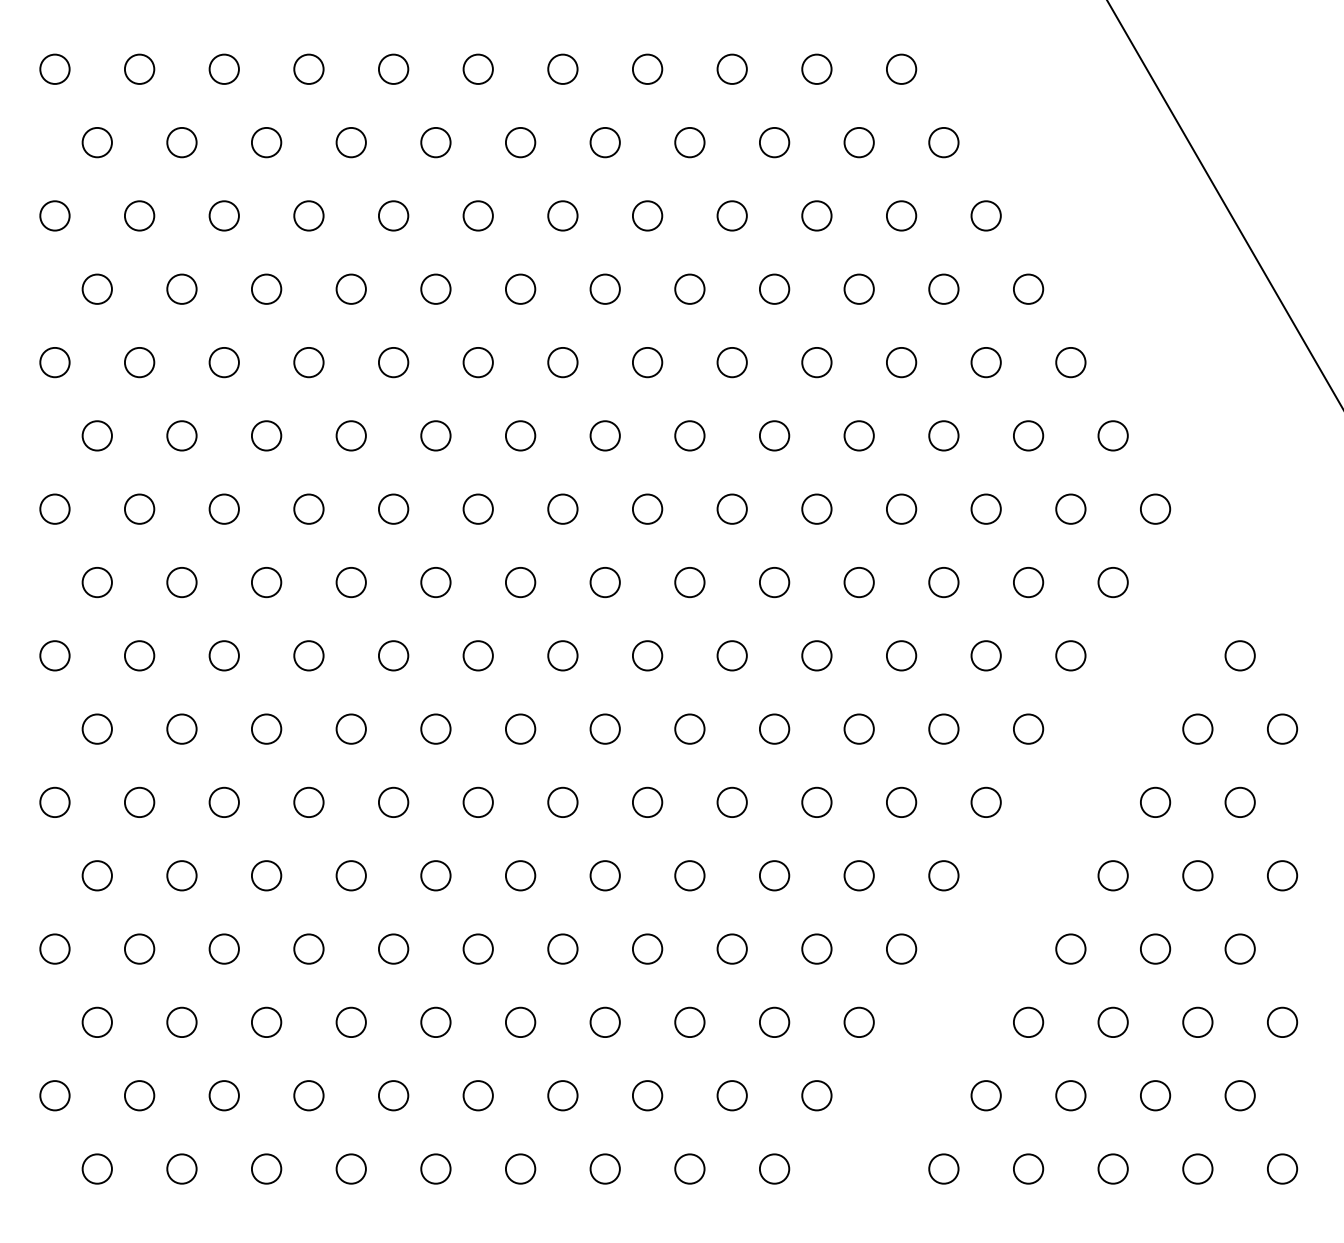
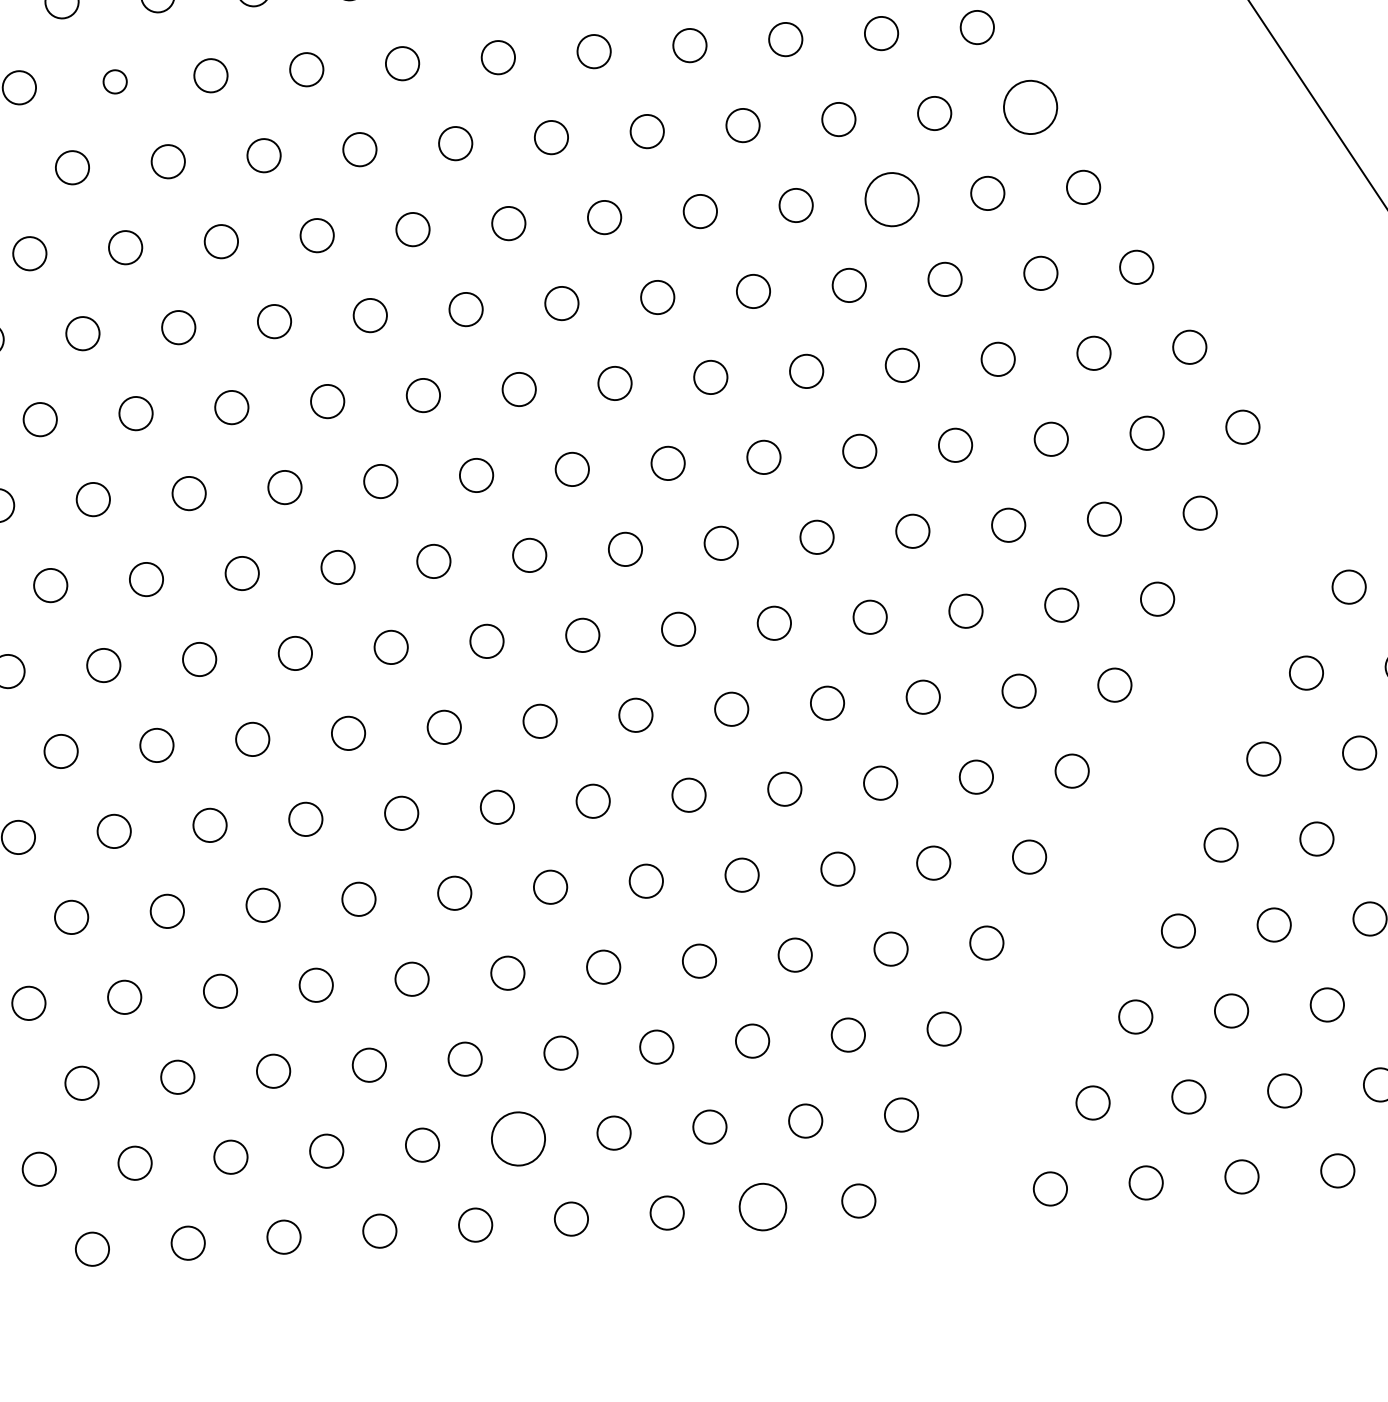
circle: (181, 142) -> (114, 81), size x0.7
circle: (985, 215) -> (1029, 107), size x1.6
circle: (858, 288) -> (891, 198), size x1.6
circle: (477, 1095) -> (517, 1138), size x1.6
circle: (689, 1168) -> (762, 1206), size x1.4

